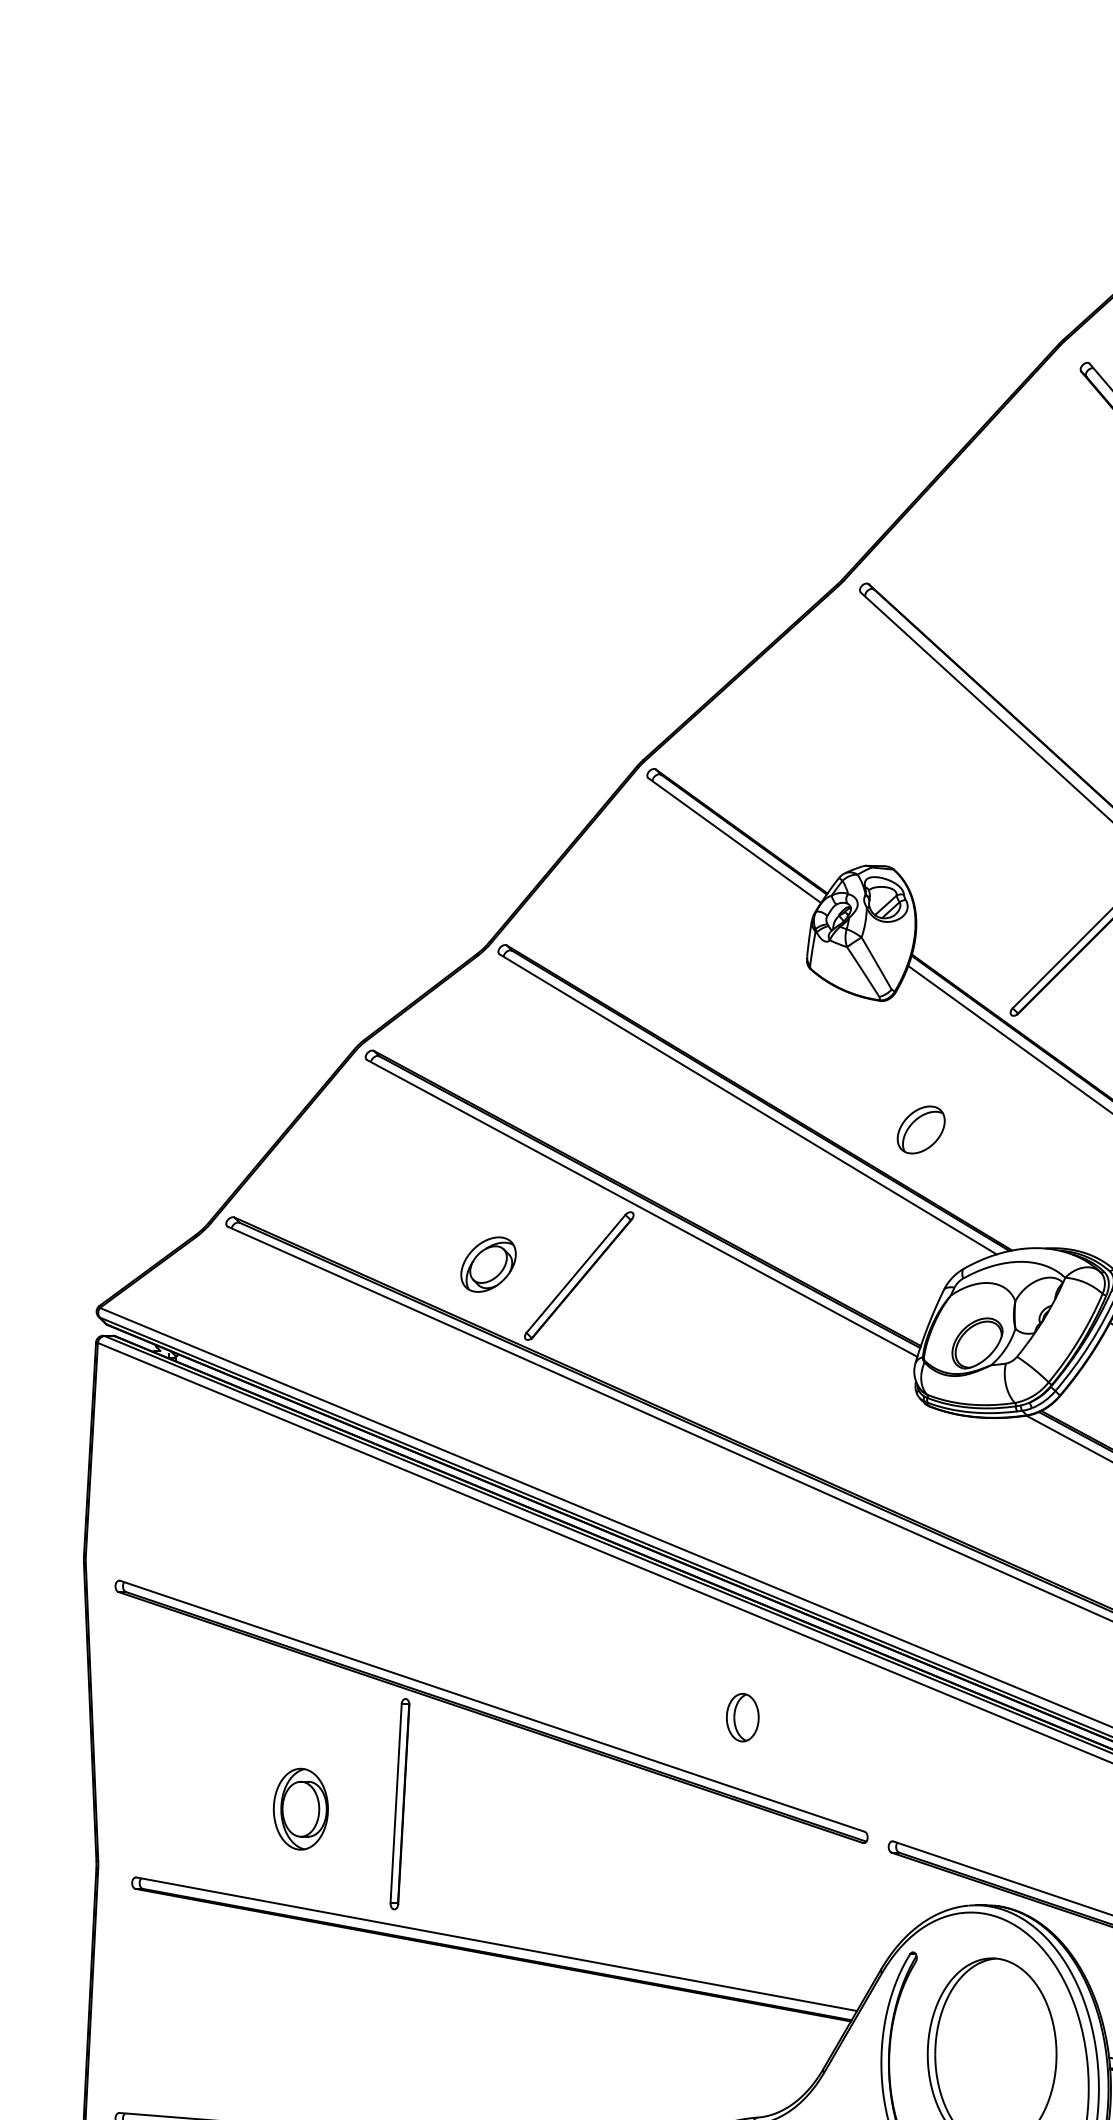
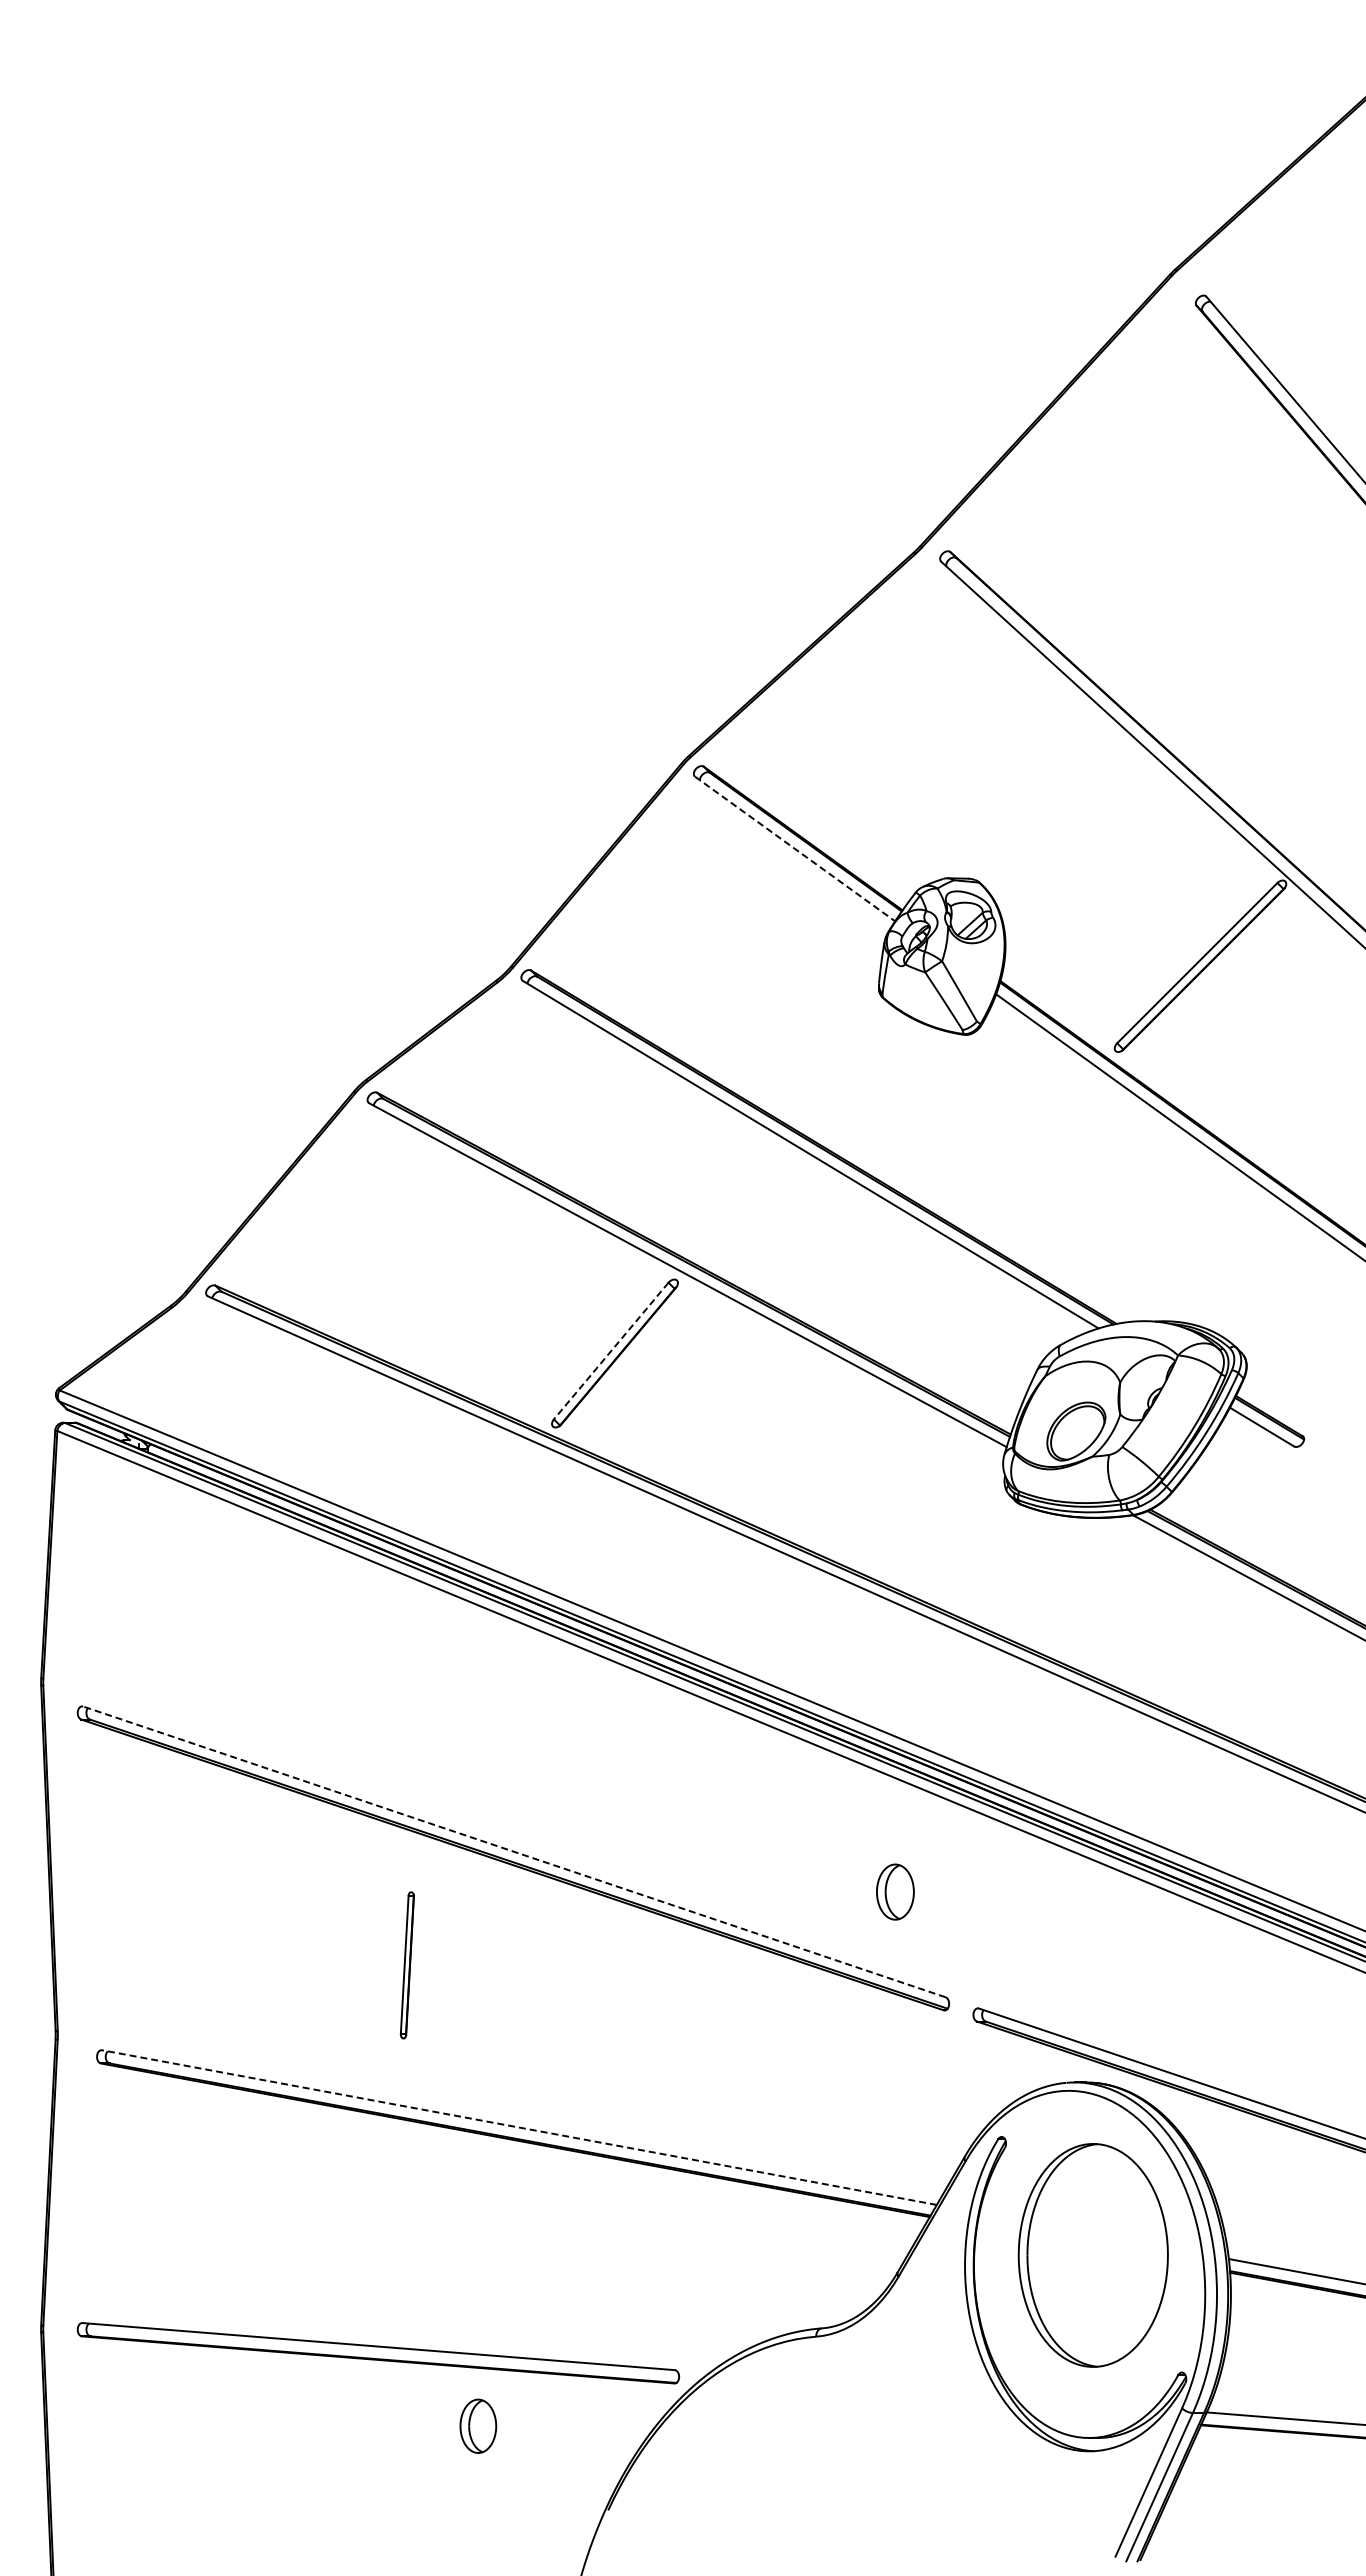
line: (735, 840) -> (795, 849), solid -> dashed
part: (921, 1130) -> (1011, 1184), removed
part: (488, 1263) -> (509, 1339), removed
line: (575, 1274) -> (610, 1351), solid -> dashed
line: (491, 1705) -> (513, 1851), solid -> dashed
part: (742, 1717) -> (895, 1891), moved
part: (400, 1804) -> (407, 1965), size x0.6
part: (300, 1808) -> (292, 1970), removed
line: (496, 1944) -> (519, 2127), solid -> dashed

